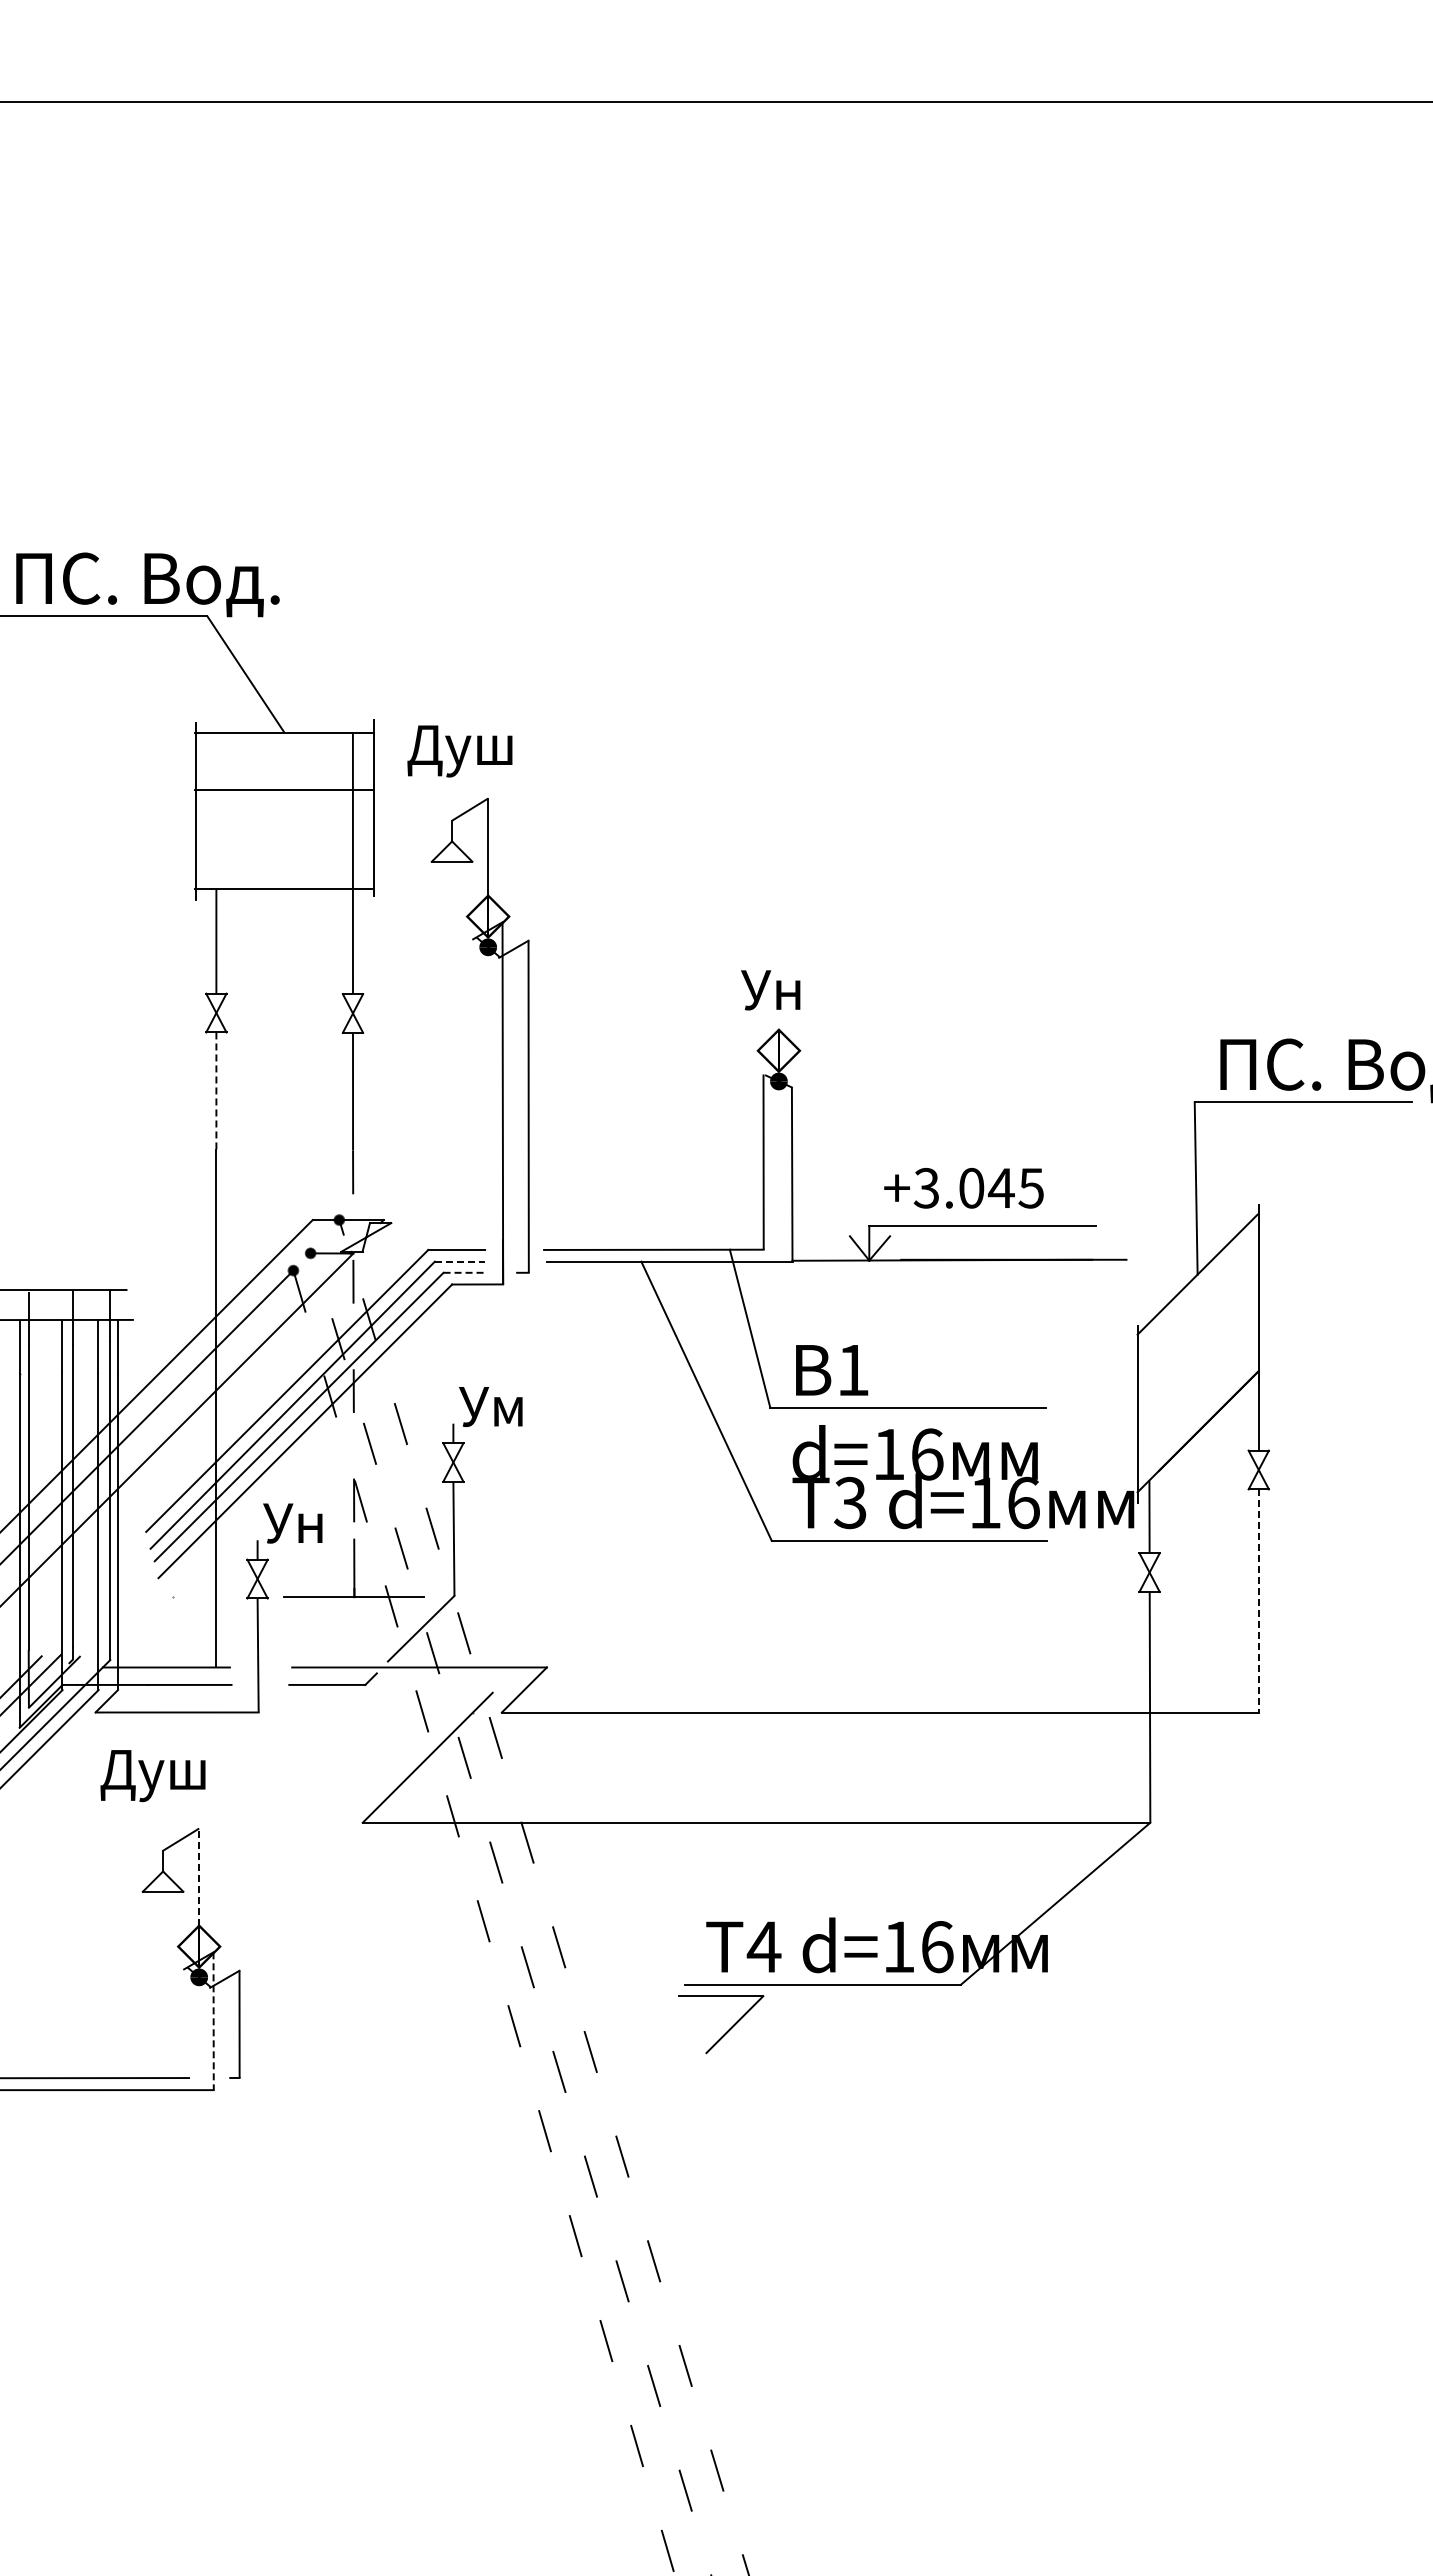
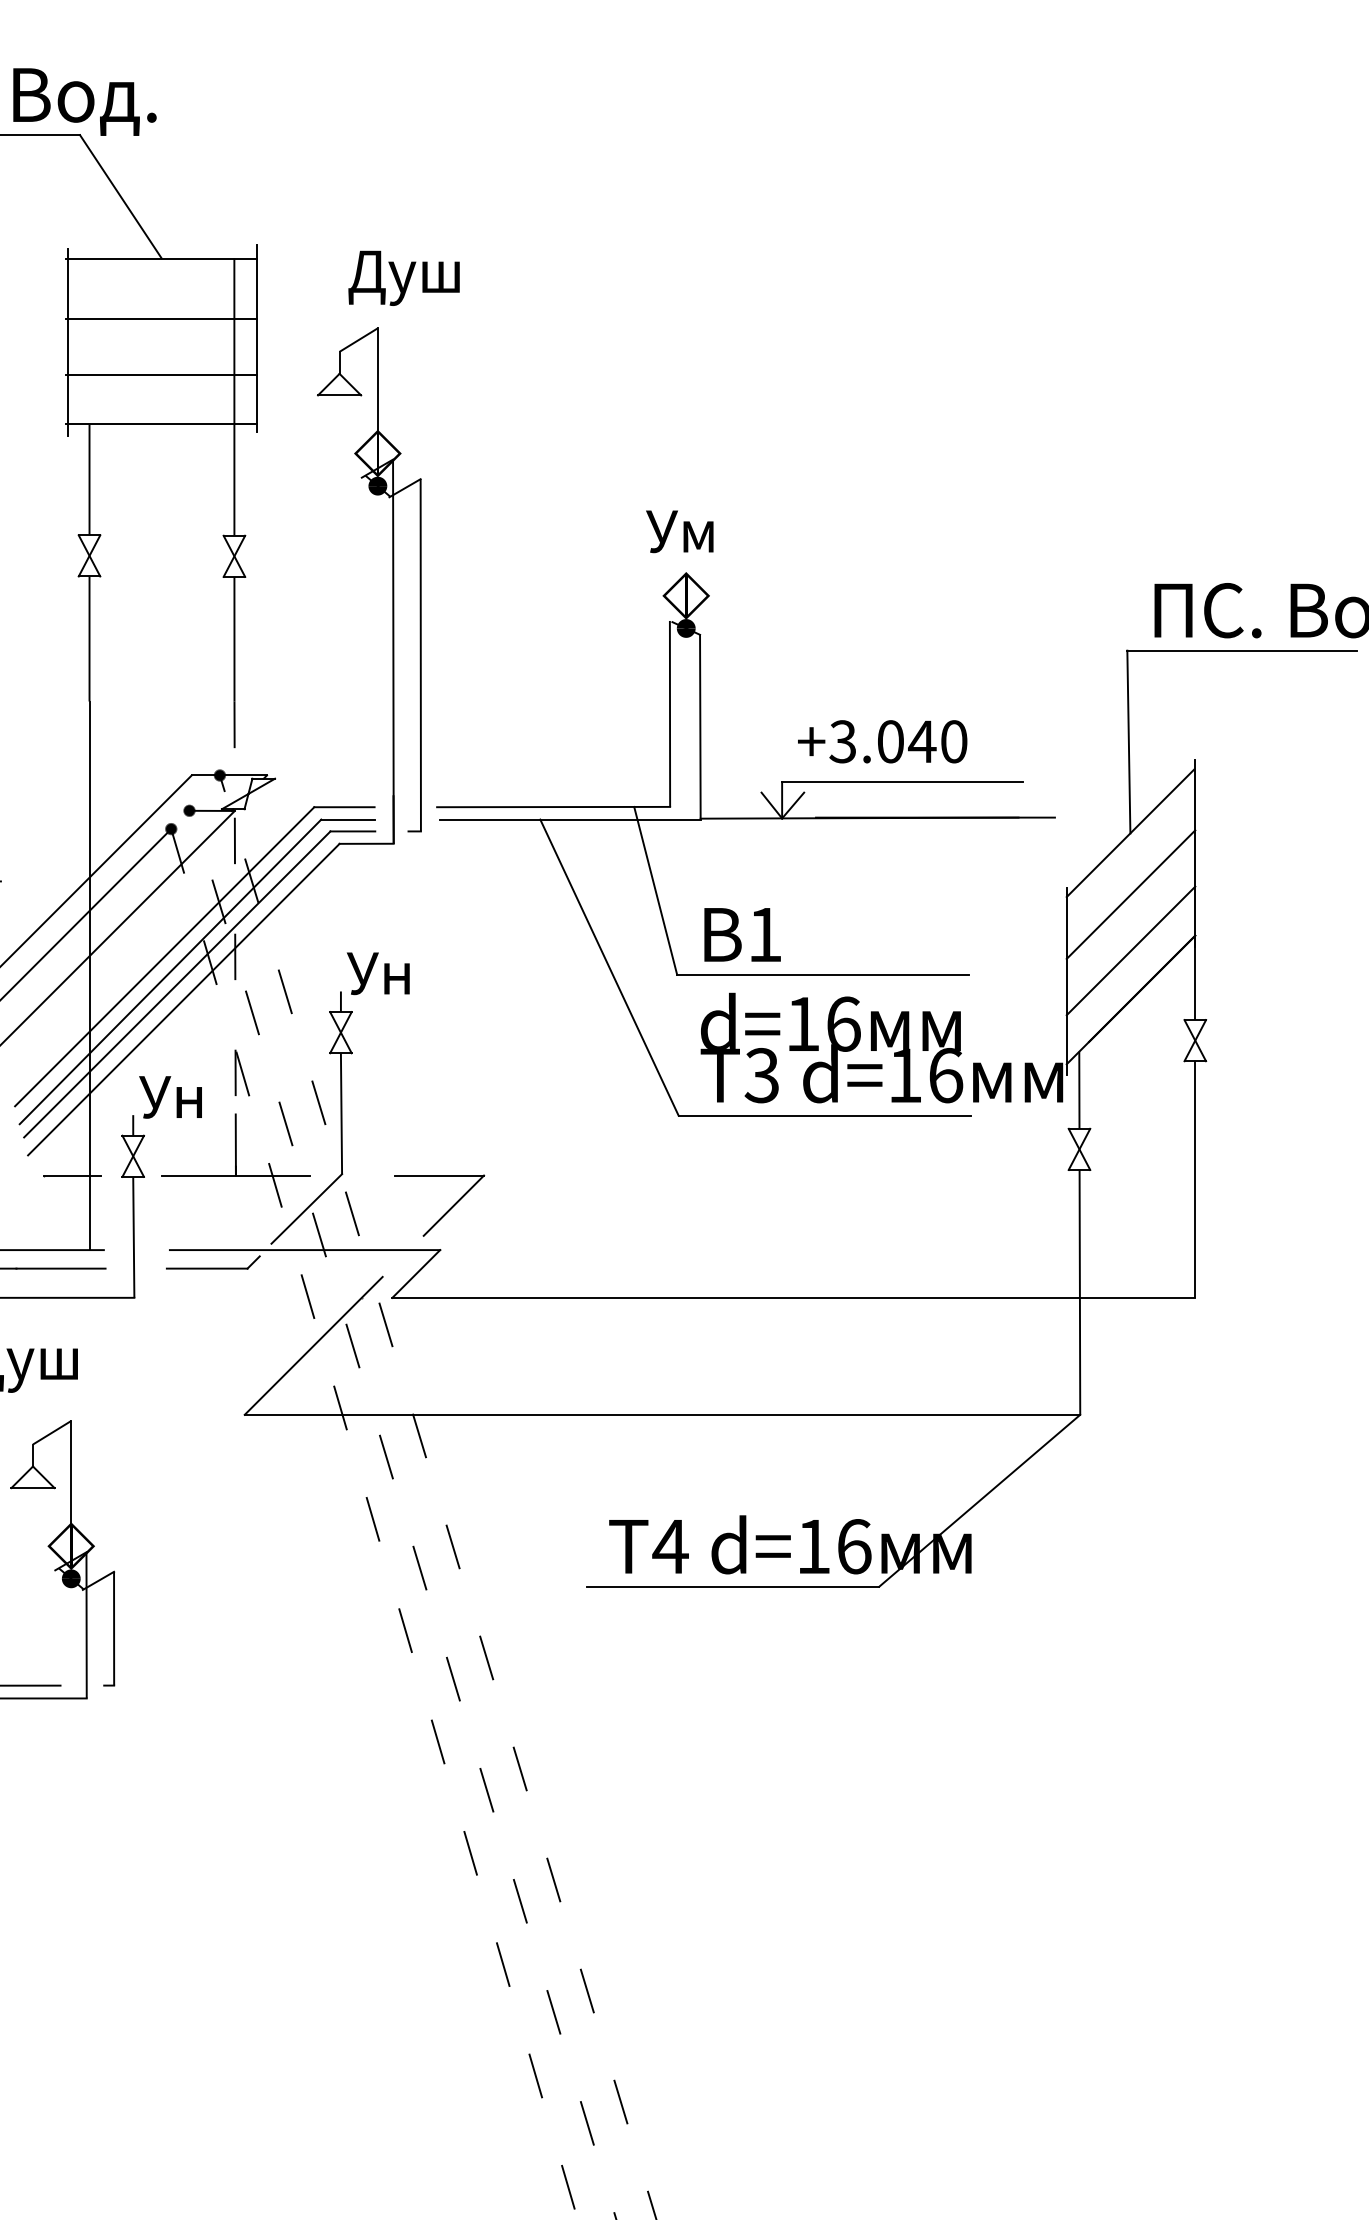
text: (459, 751) -> (403, 278), moved
line: (284, 842) -> (161, 374), added
text: (792, 994) -> (700, 536), Ун -> Ум
line: (216, 1091) -> (89, 639), dashed -> solid
text: (1030, 1187) -> (953, 740), +3.045 -> +3.040
line: (460, 1261) -> (348, 819), dashed -> solid
line: (465, 1272) -> (353, 831), dashed -> solid
line: (1197, 1332) -> (1130, 894), added
line: (1197, 1385) -> (1130, 950), added
text: (510, 1411) -> (401, 978), Ум -> Ун
line: (200, 1597) -> (72, 1175), added
line: (1258, 1600) -> (1194, 1179), dashed -> solid
line: (199, 1877) -> (71, 1472), dashed -> solid
line: (213, 2021) -> (86, 1625), dashed -> solid
part: (727, 2030) -> (446, 1211), moved

